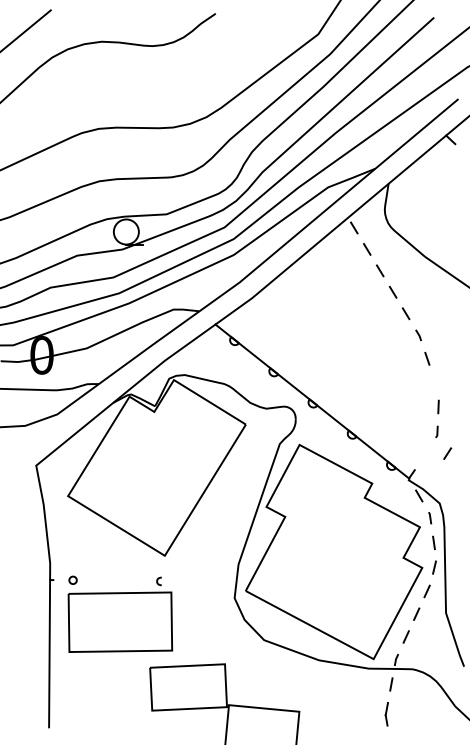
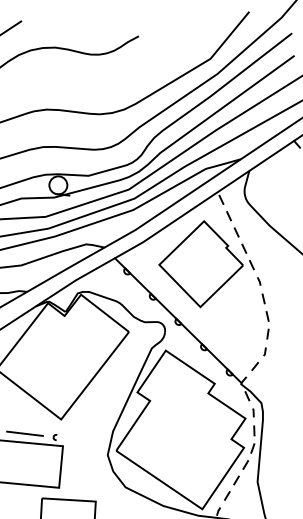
part: (335, 319) -> (201, 263), added
line: (435, 382) -> (267, 316), added
line: (447, 453) -> (255, 366), moved
line: (116, 580) -> (24, 433), added

